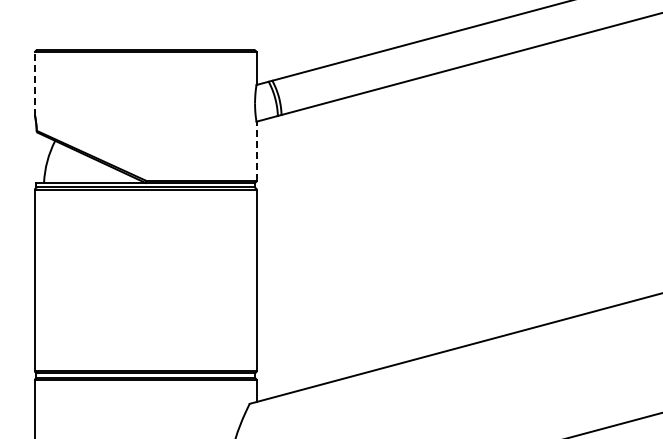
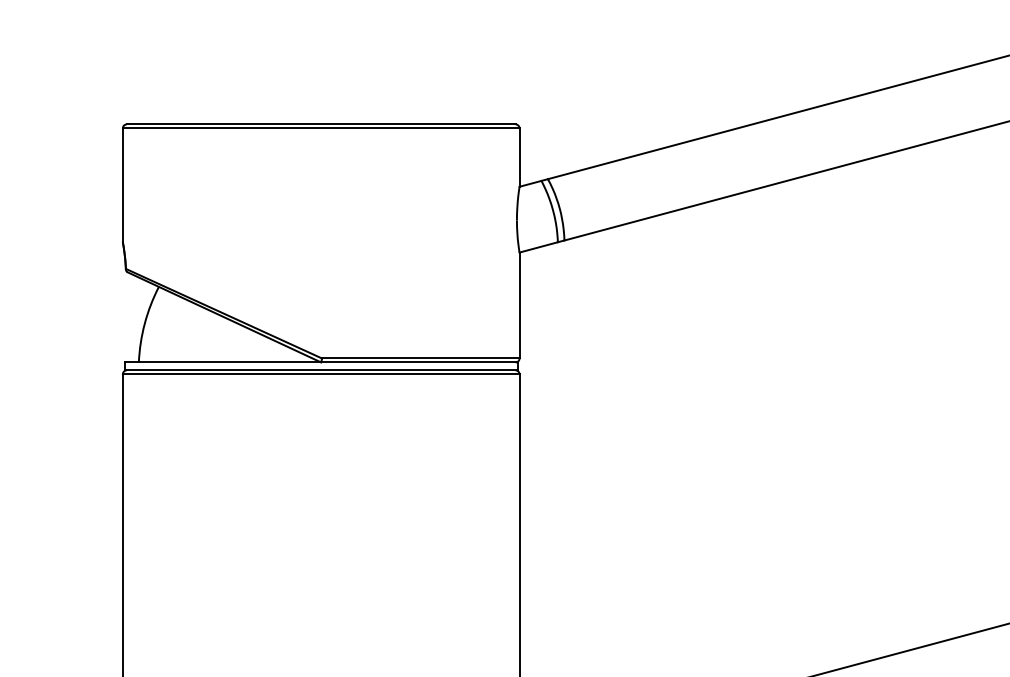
line: (35, 84) -> (123, 185), dashed -> solid
line: (256, 151) -> (519, 305), dashed -> solid

